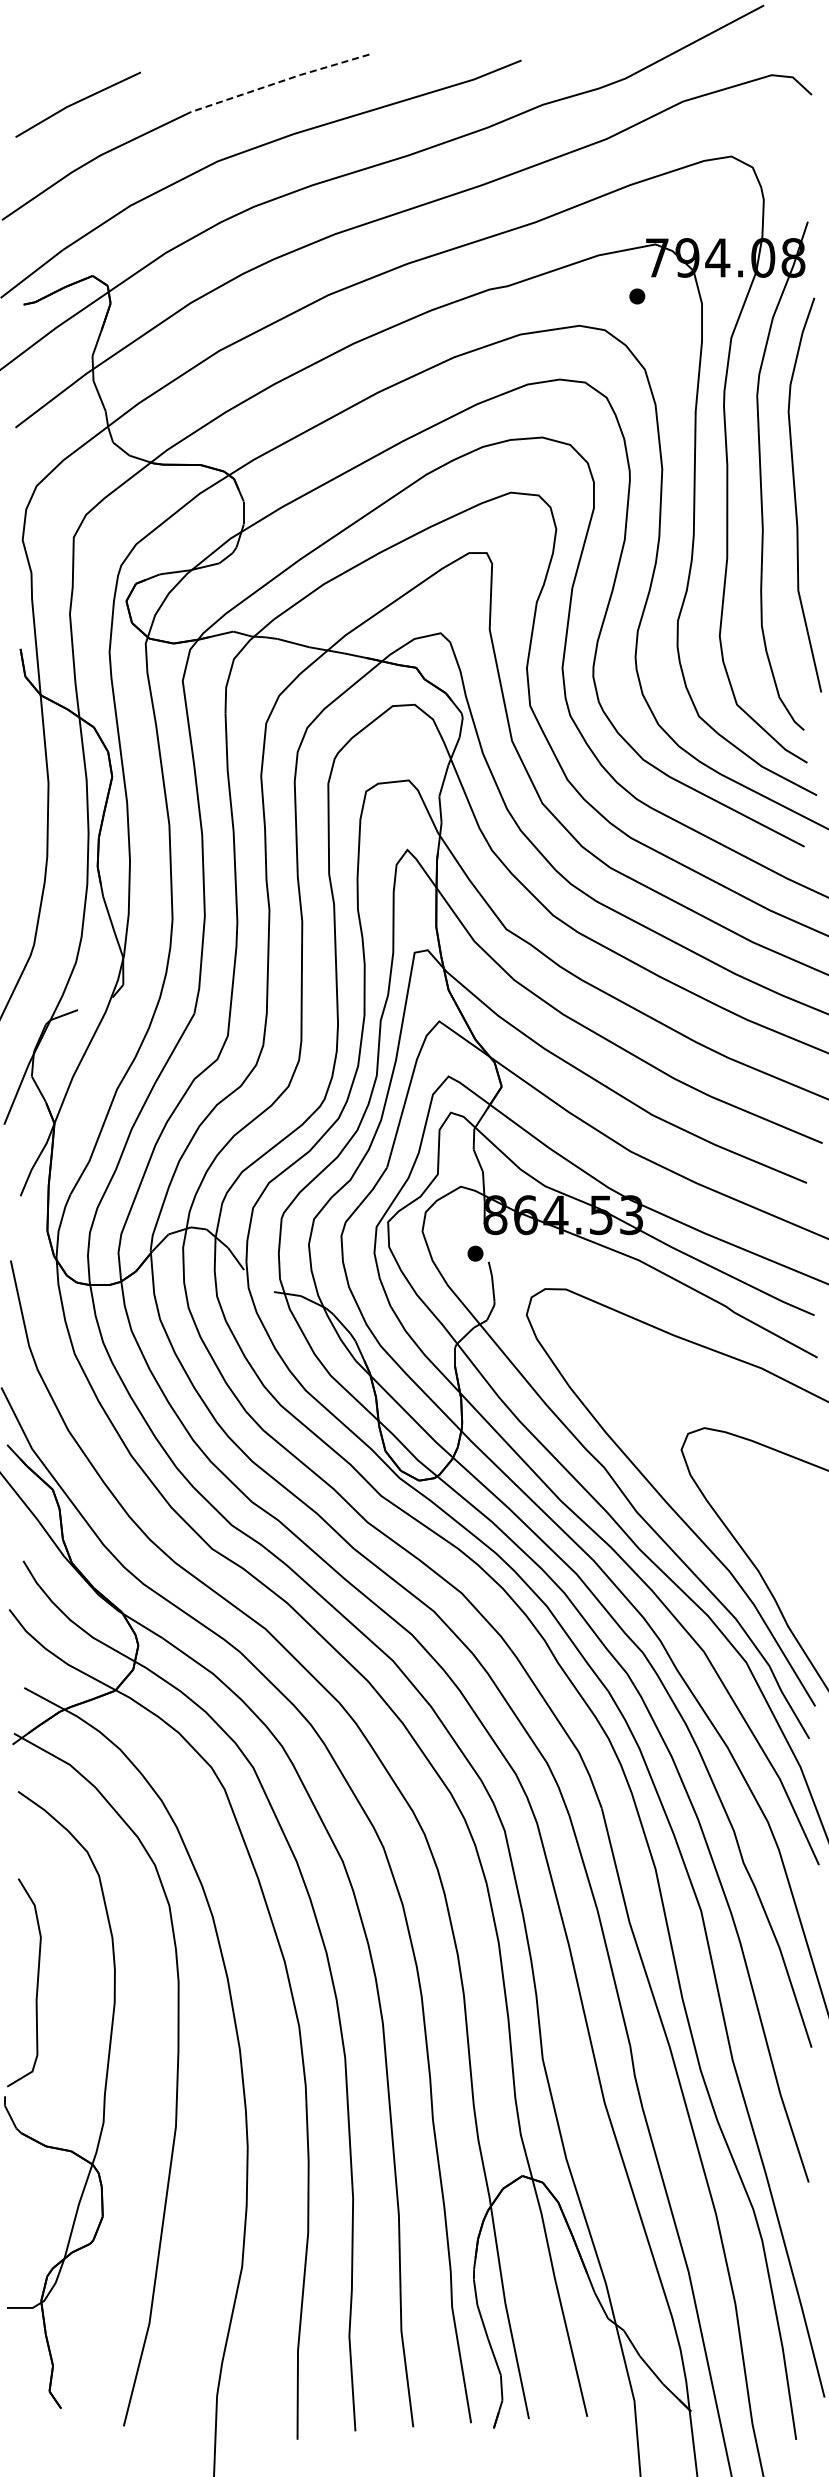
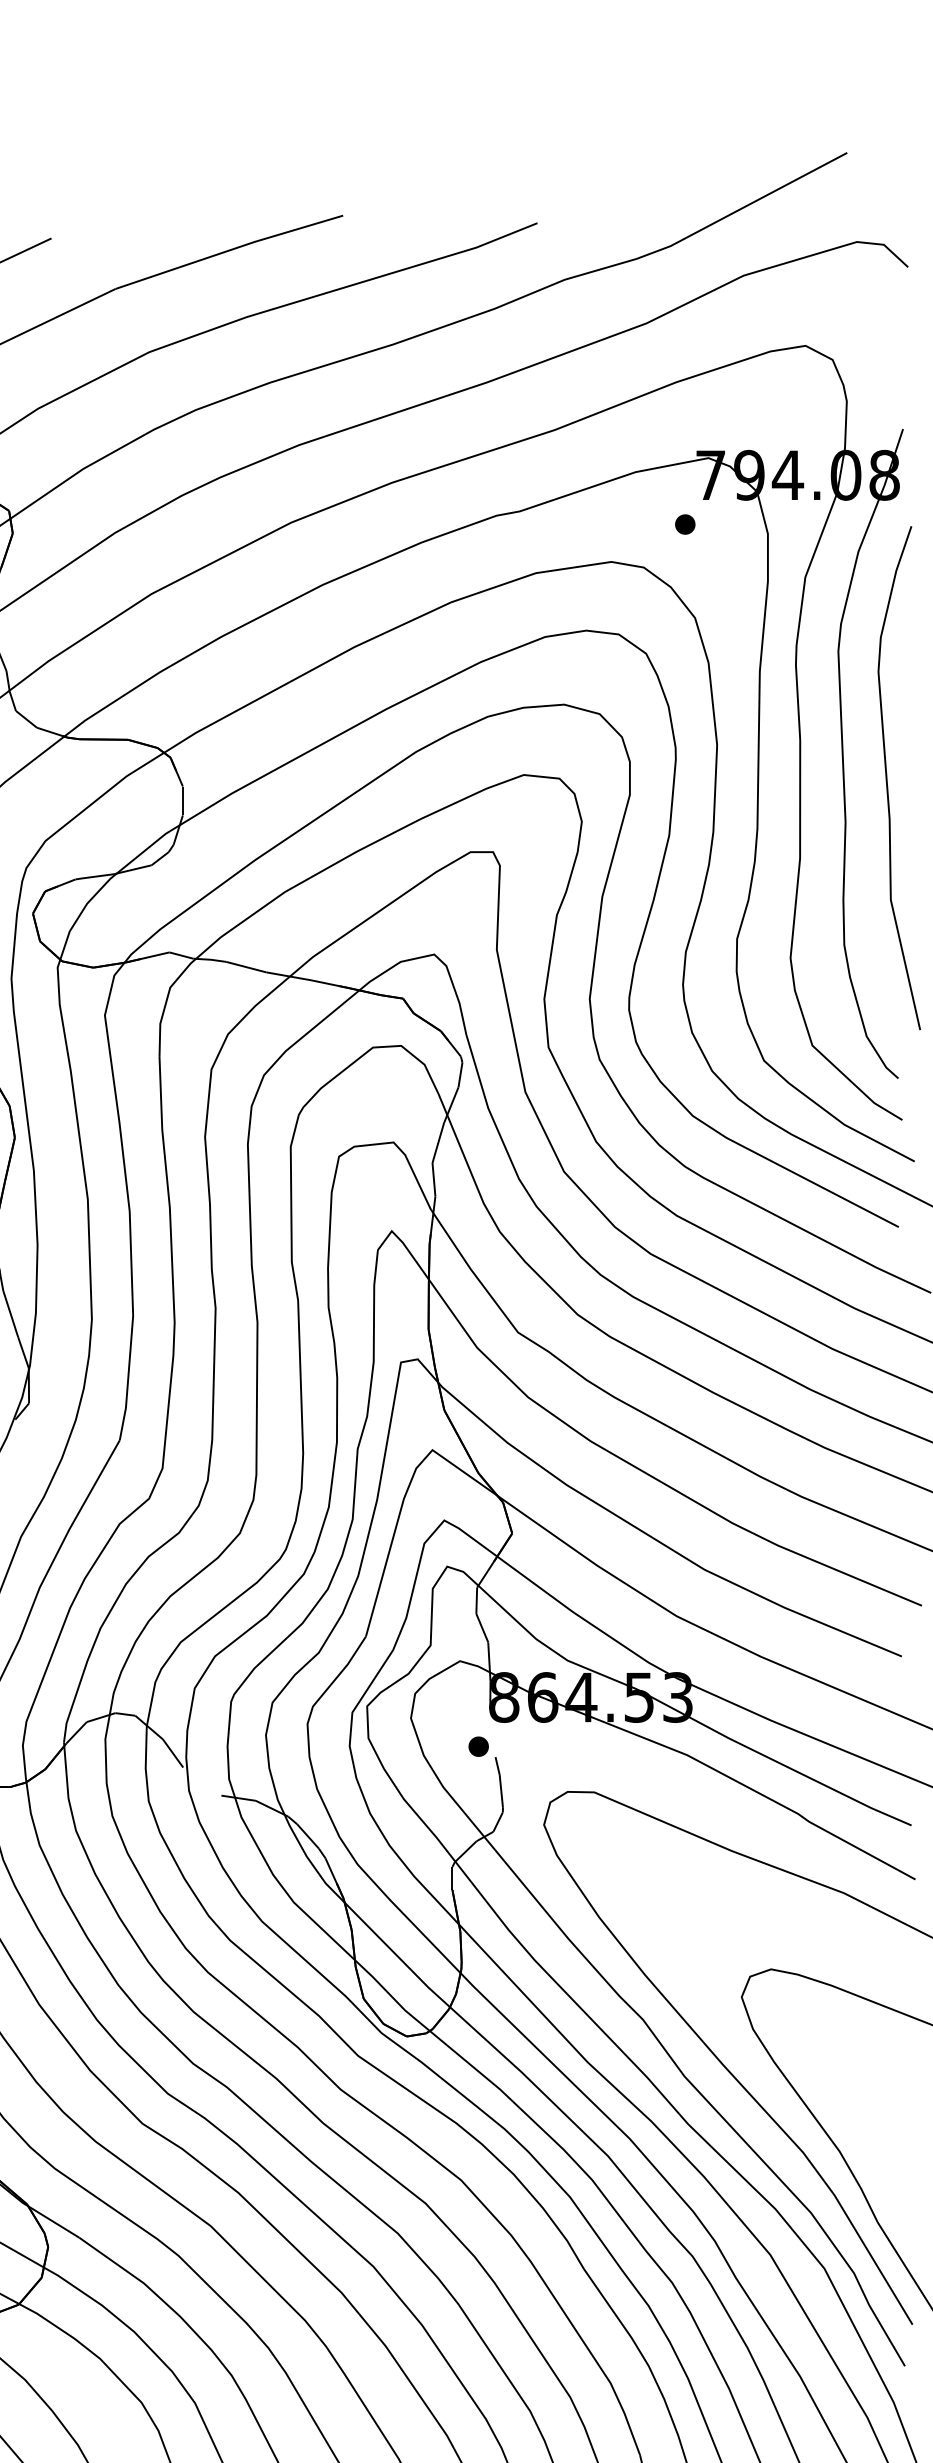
line: (280, 81) -> (229, 250), dashed -> solid

